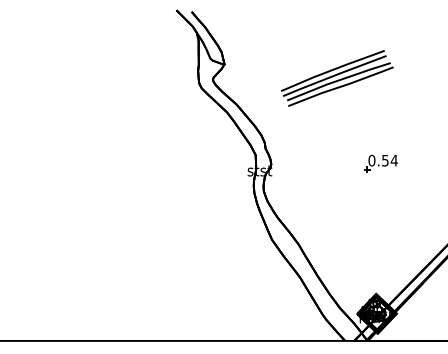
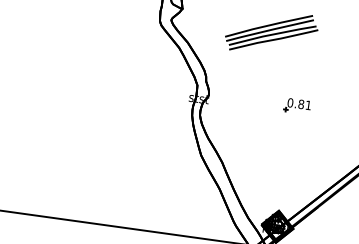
text: (389, 160) -> (304, 104), 0.54 -> 0.81

